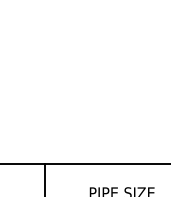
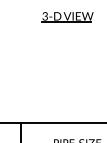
part: (107, 19) -> (66, 17), added

